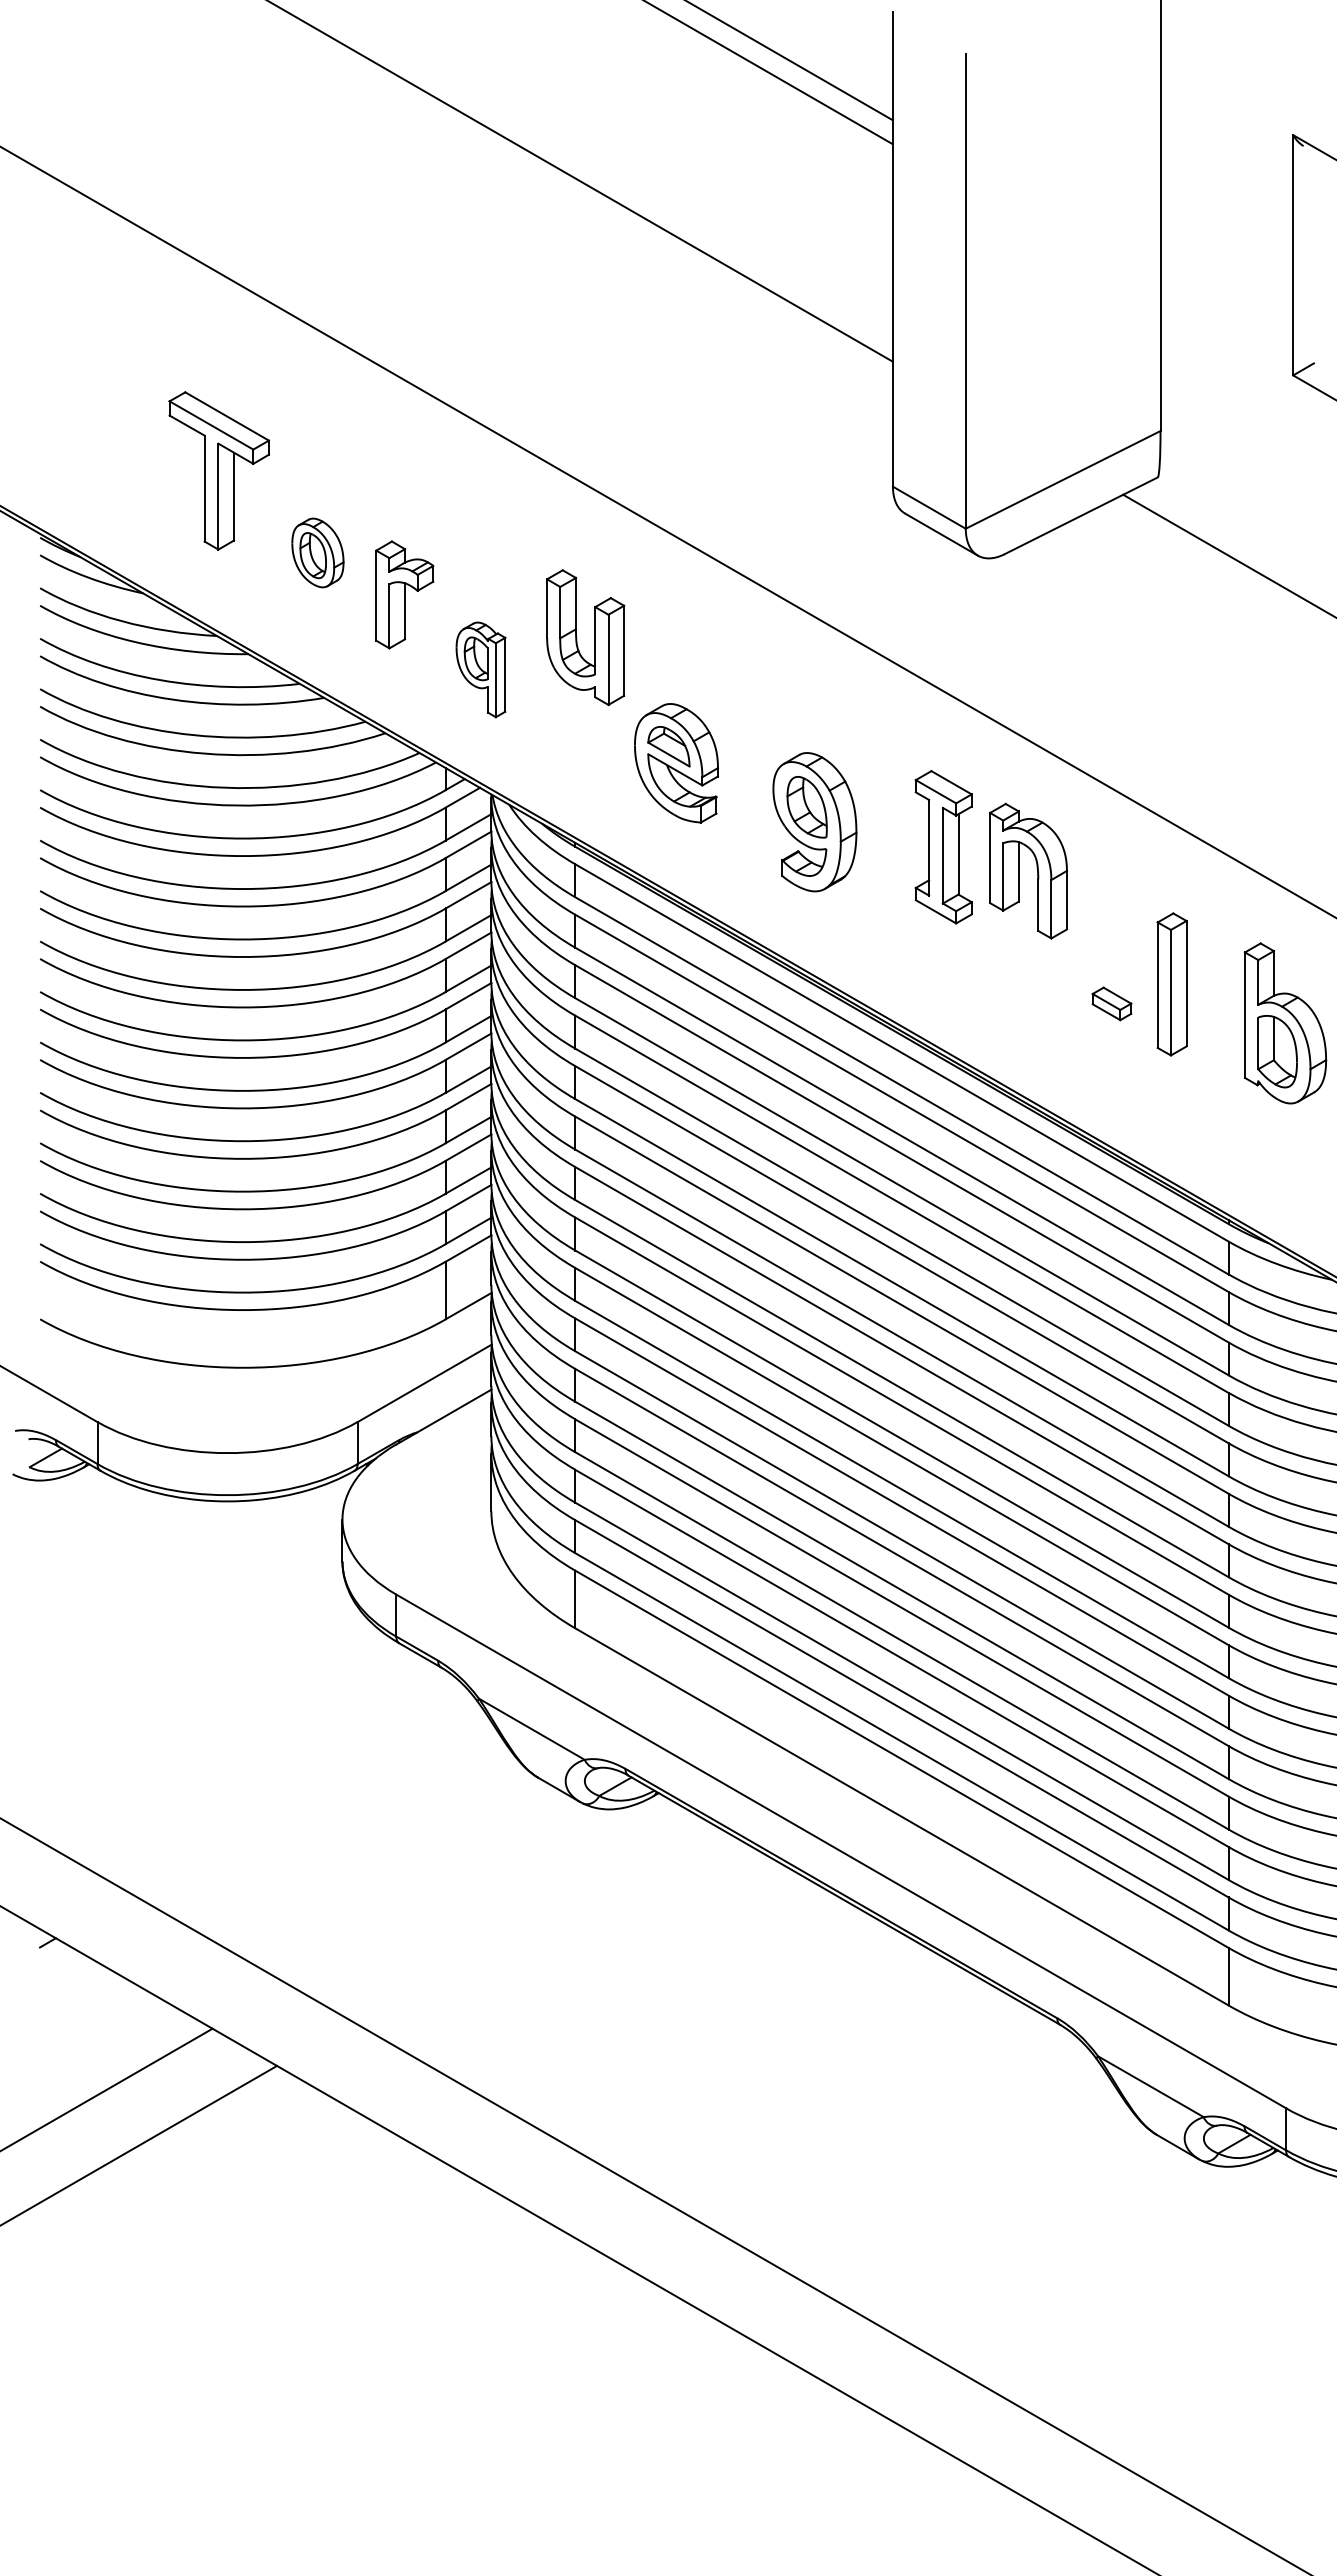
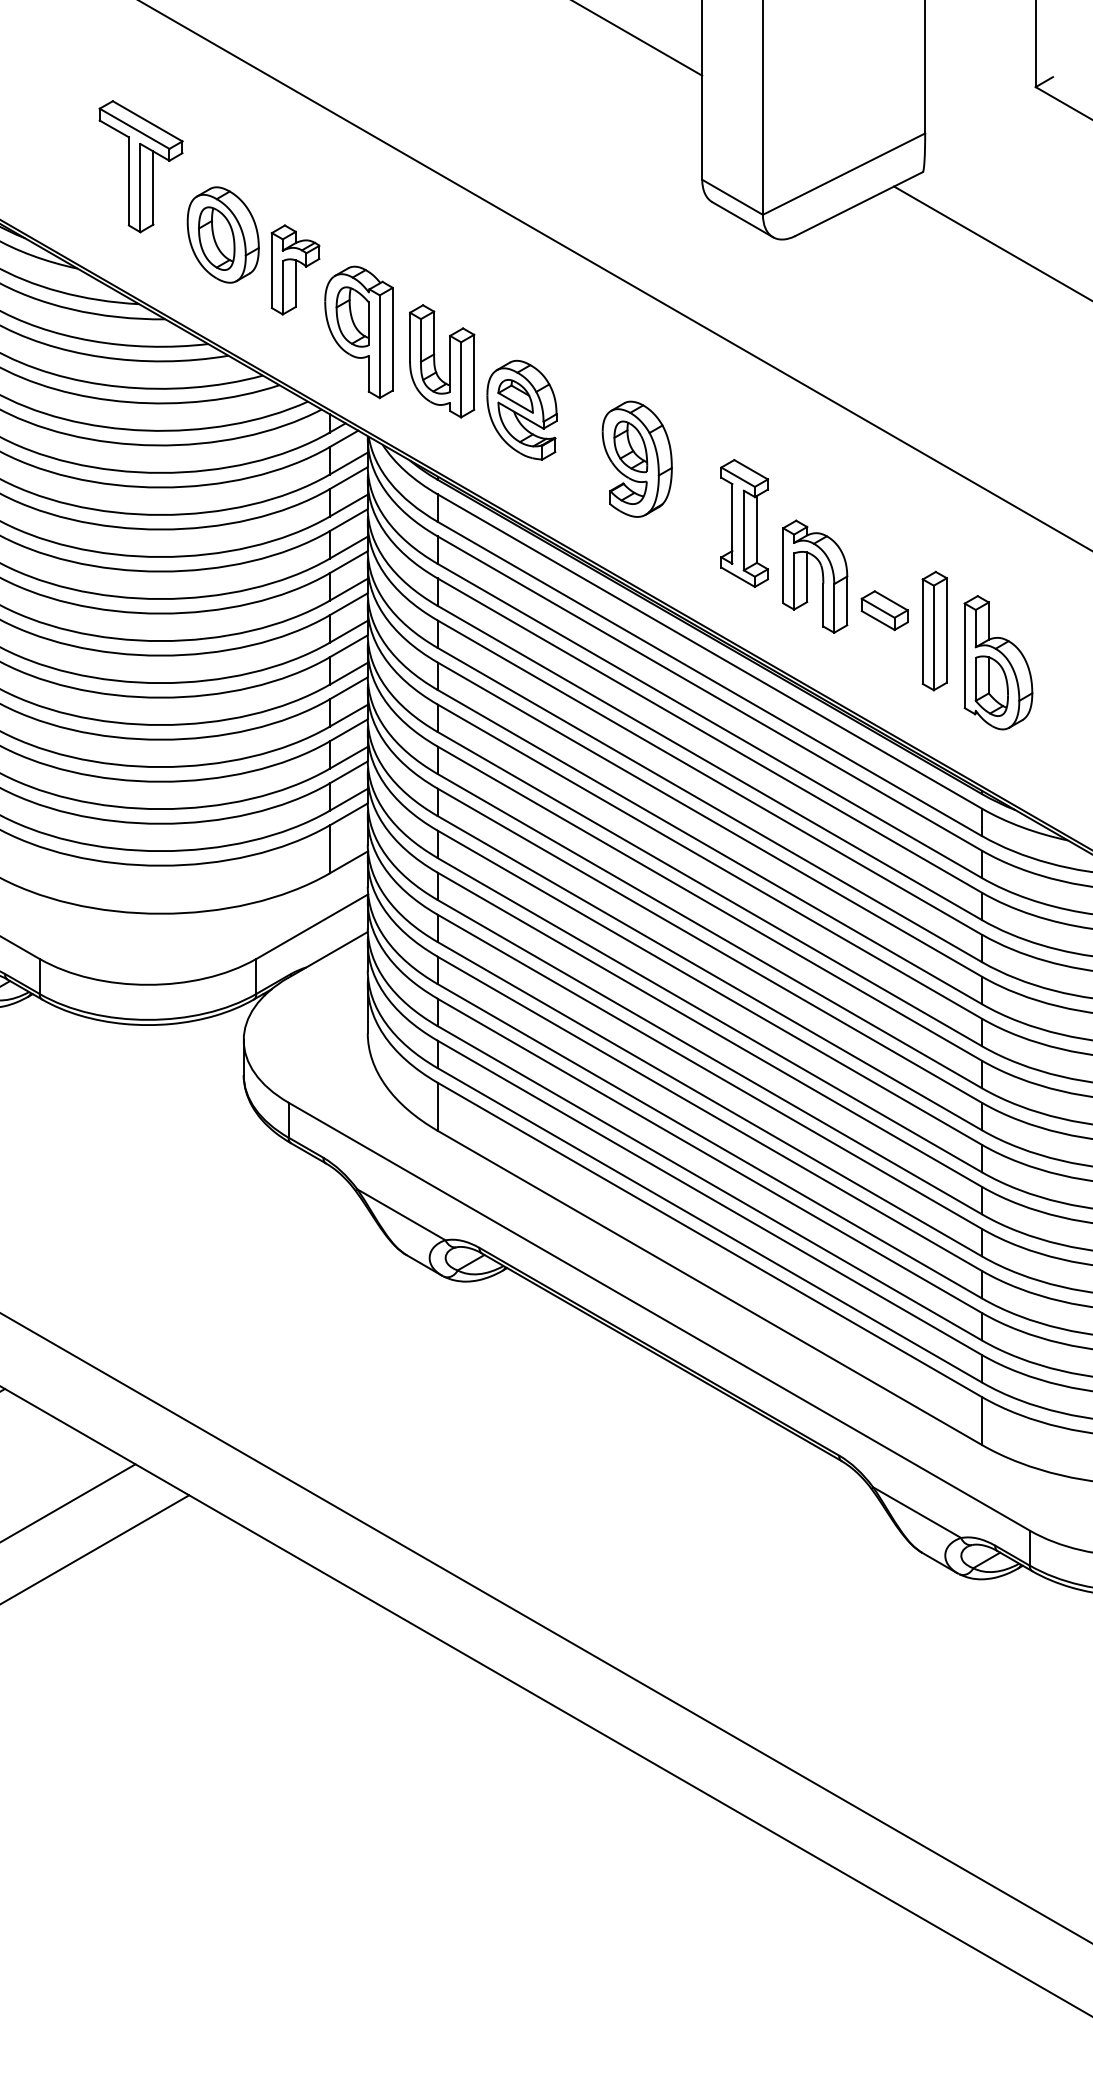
part: (317, 552) -> (222, 234), size x1.67
part: (577, 637) -> (435, 361), moved
part: (480, 669) -> (358, 332), size x1.67
part: (943, 847) -> (744, 523), moved
part: (1036, 868) -> (821, 574), moved
part: (1171, 984) -> (934, 631), moved
part: (1111, 1003) -> (884, 610), size x1.43
part: (1285, 1023) -> (998, 662), moved

